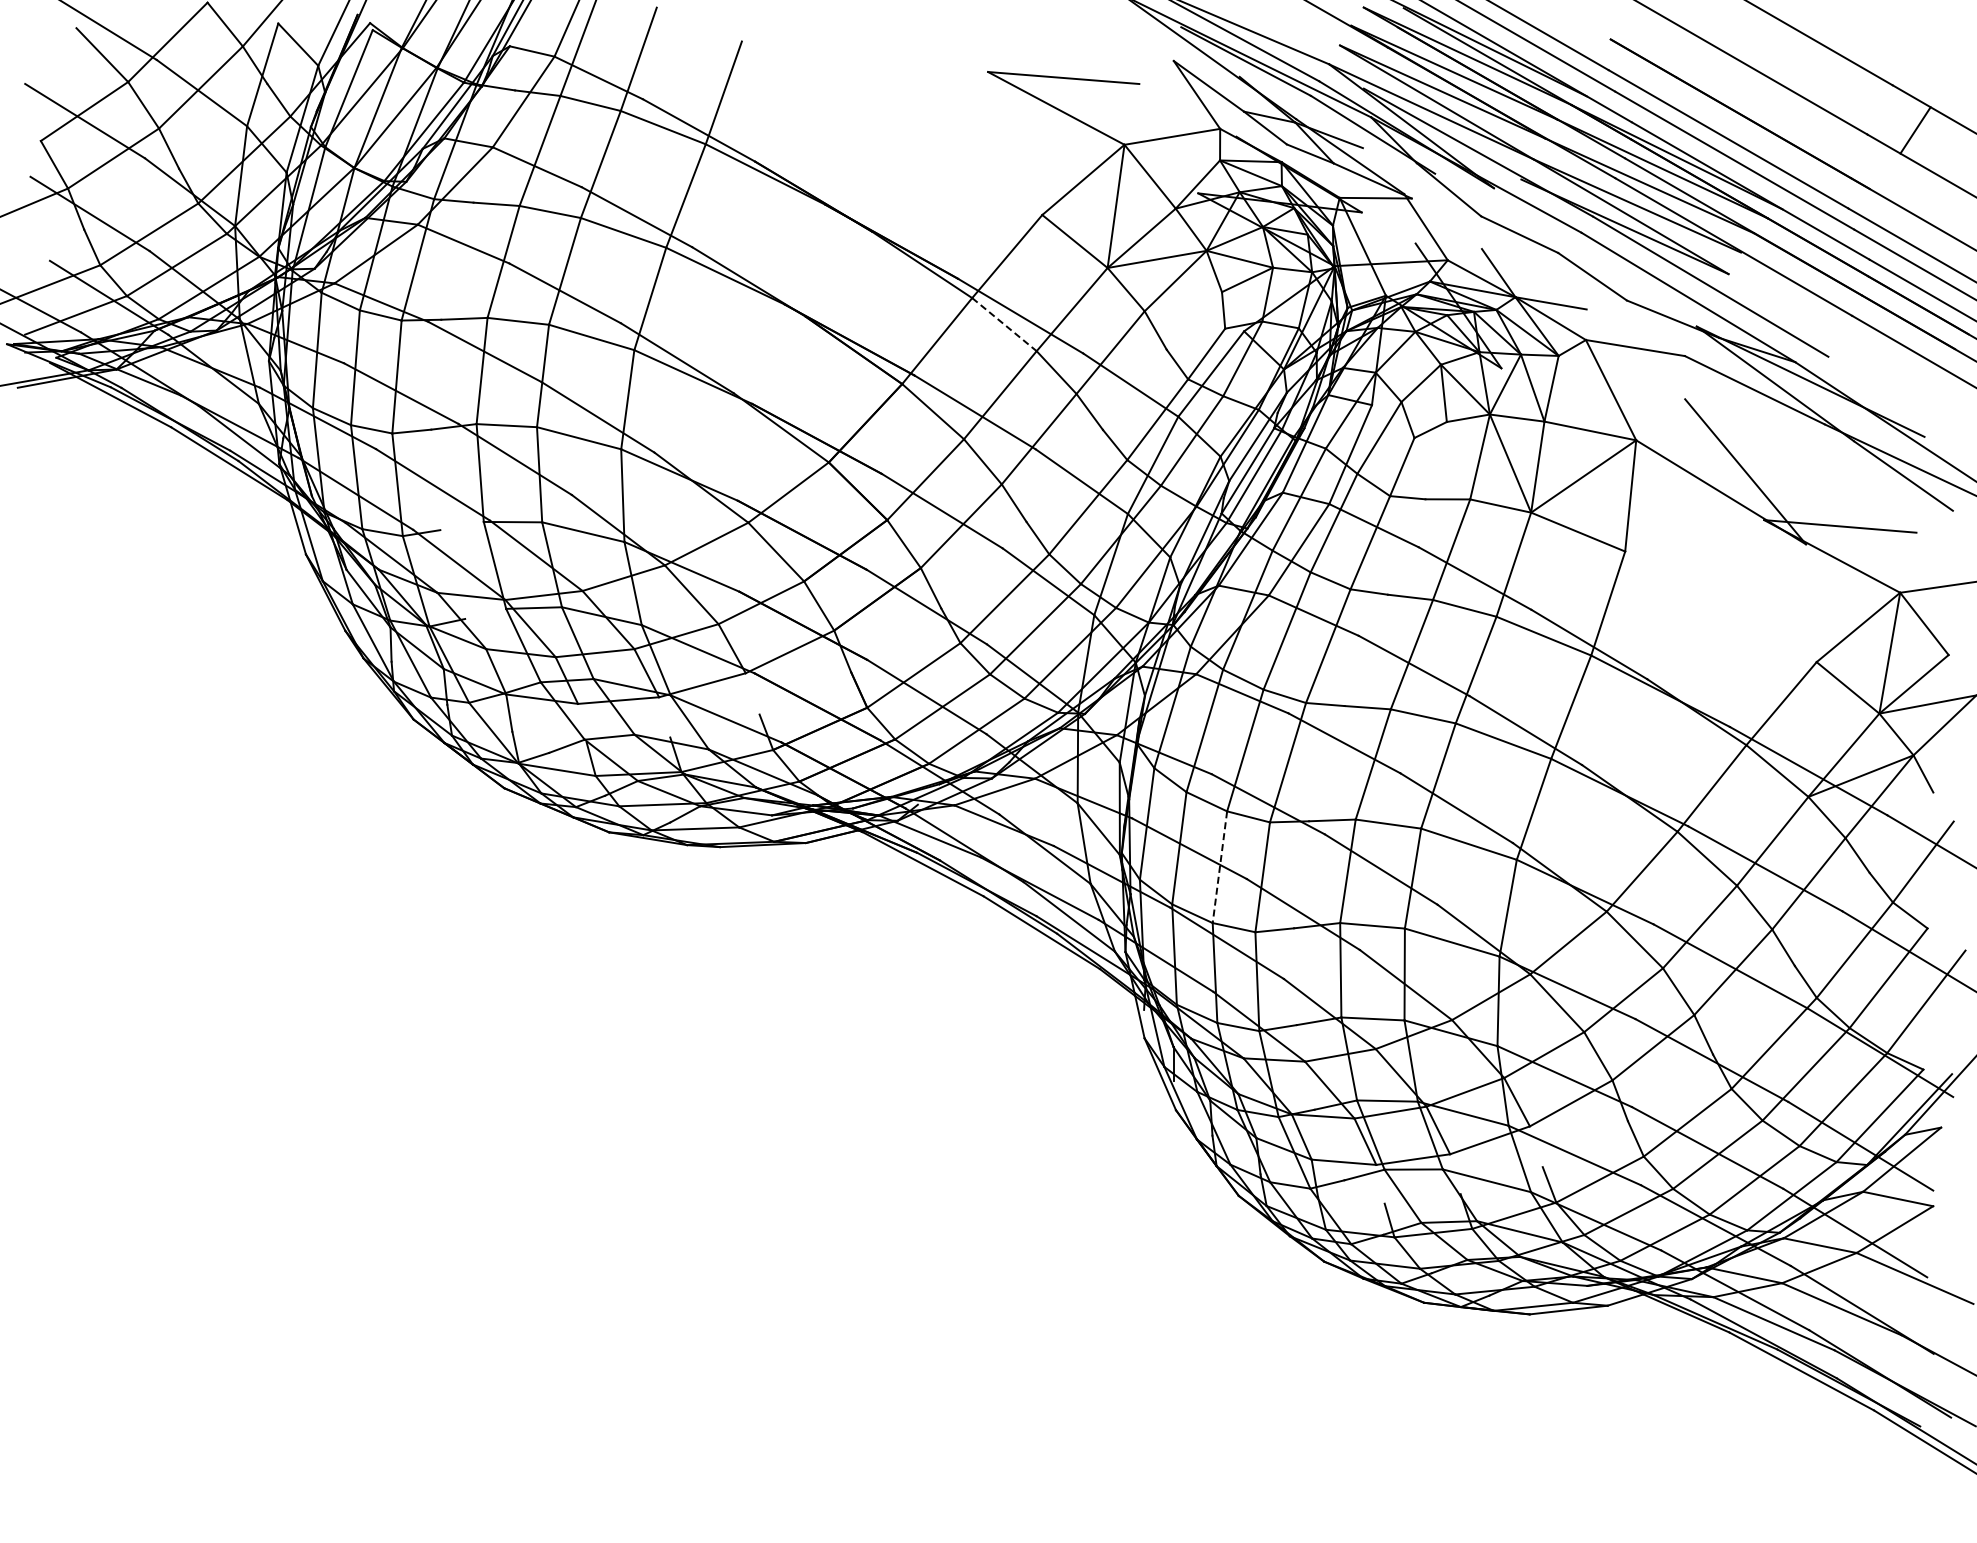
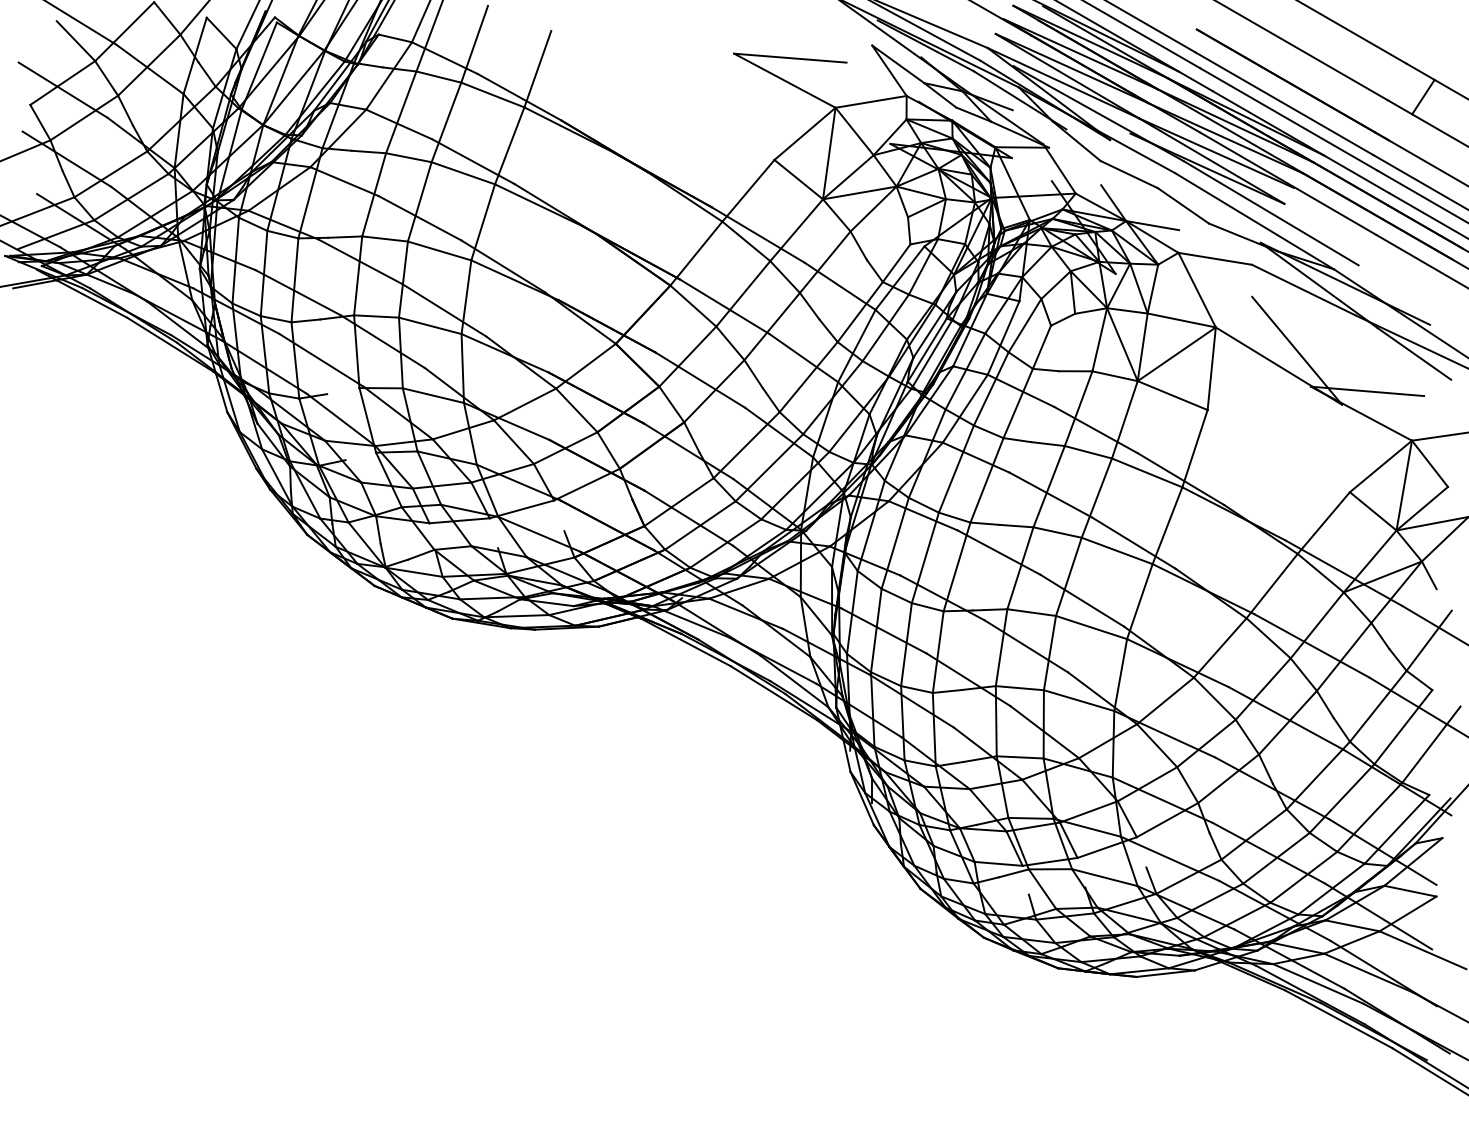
line: (1004, 324) -> (746, 241), dashed -> solid
line: (1219, 867) -> (906, 644), dashed -> solid

